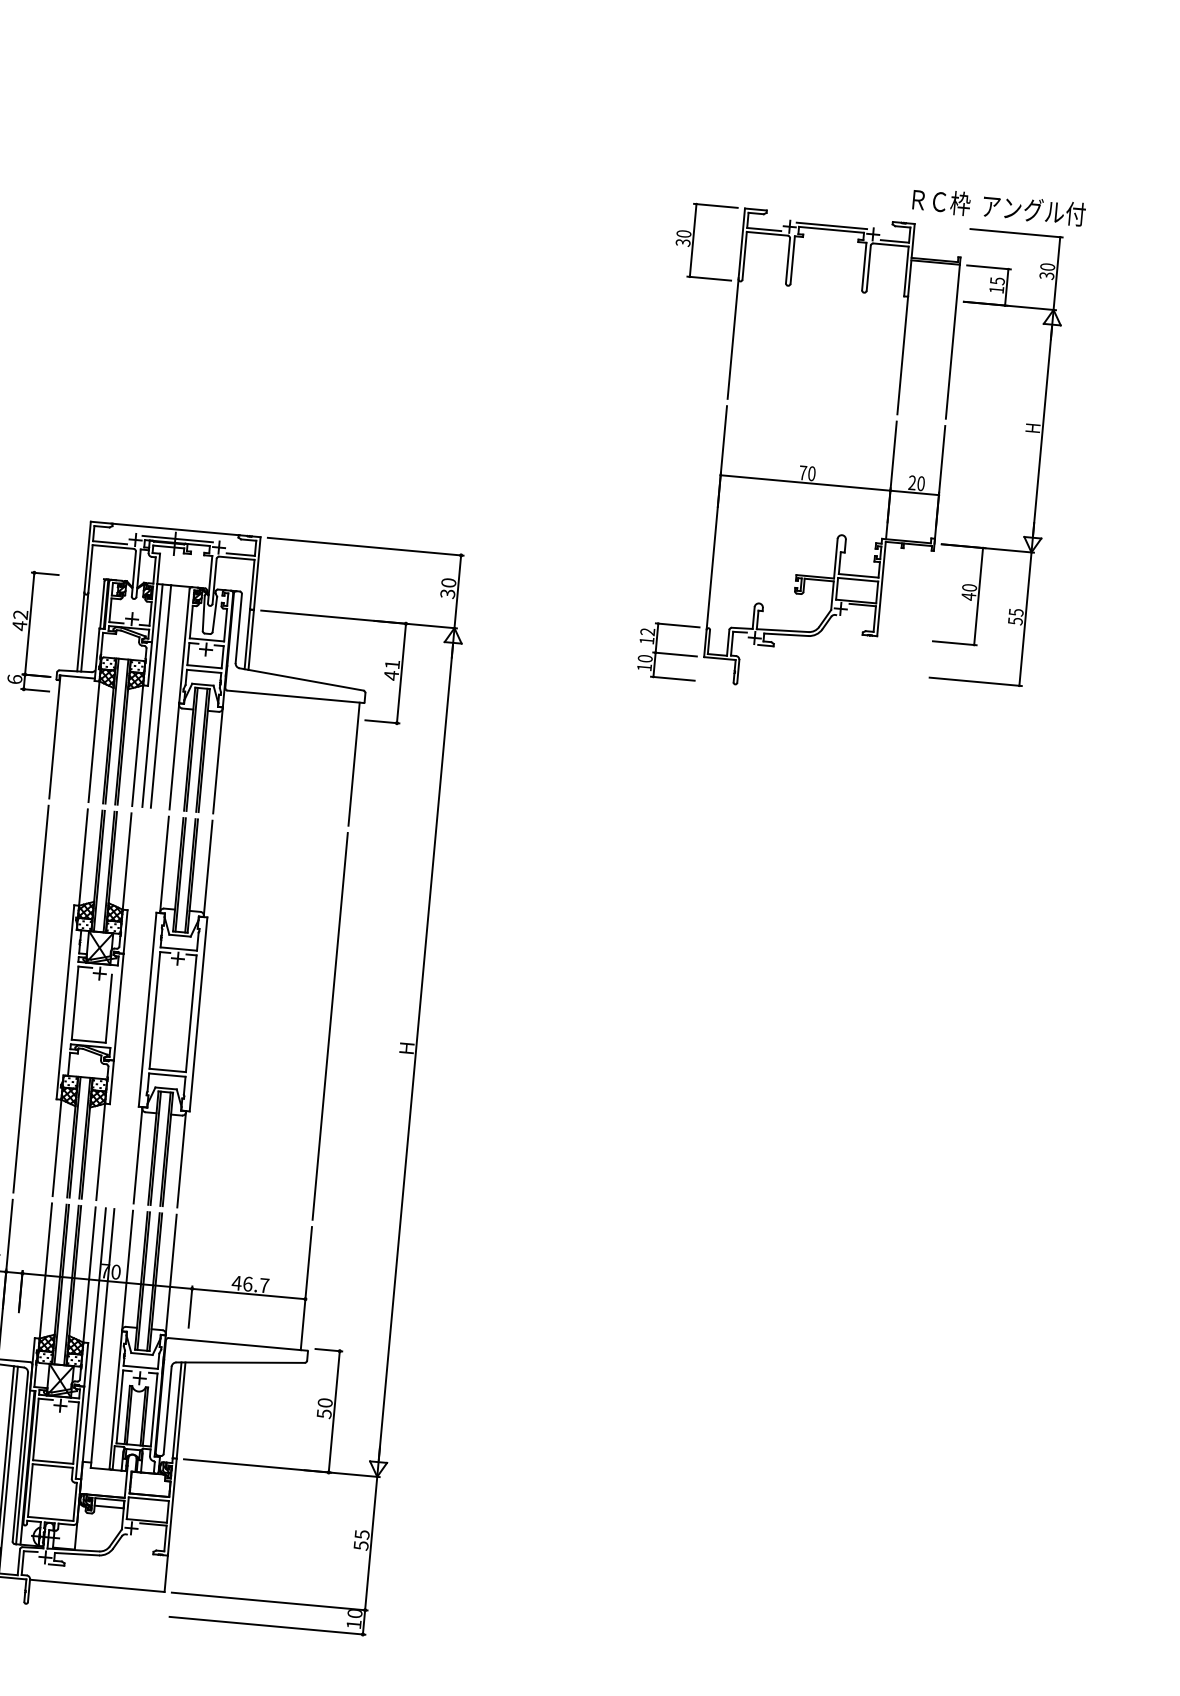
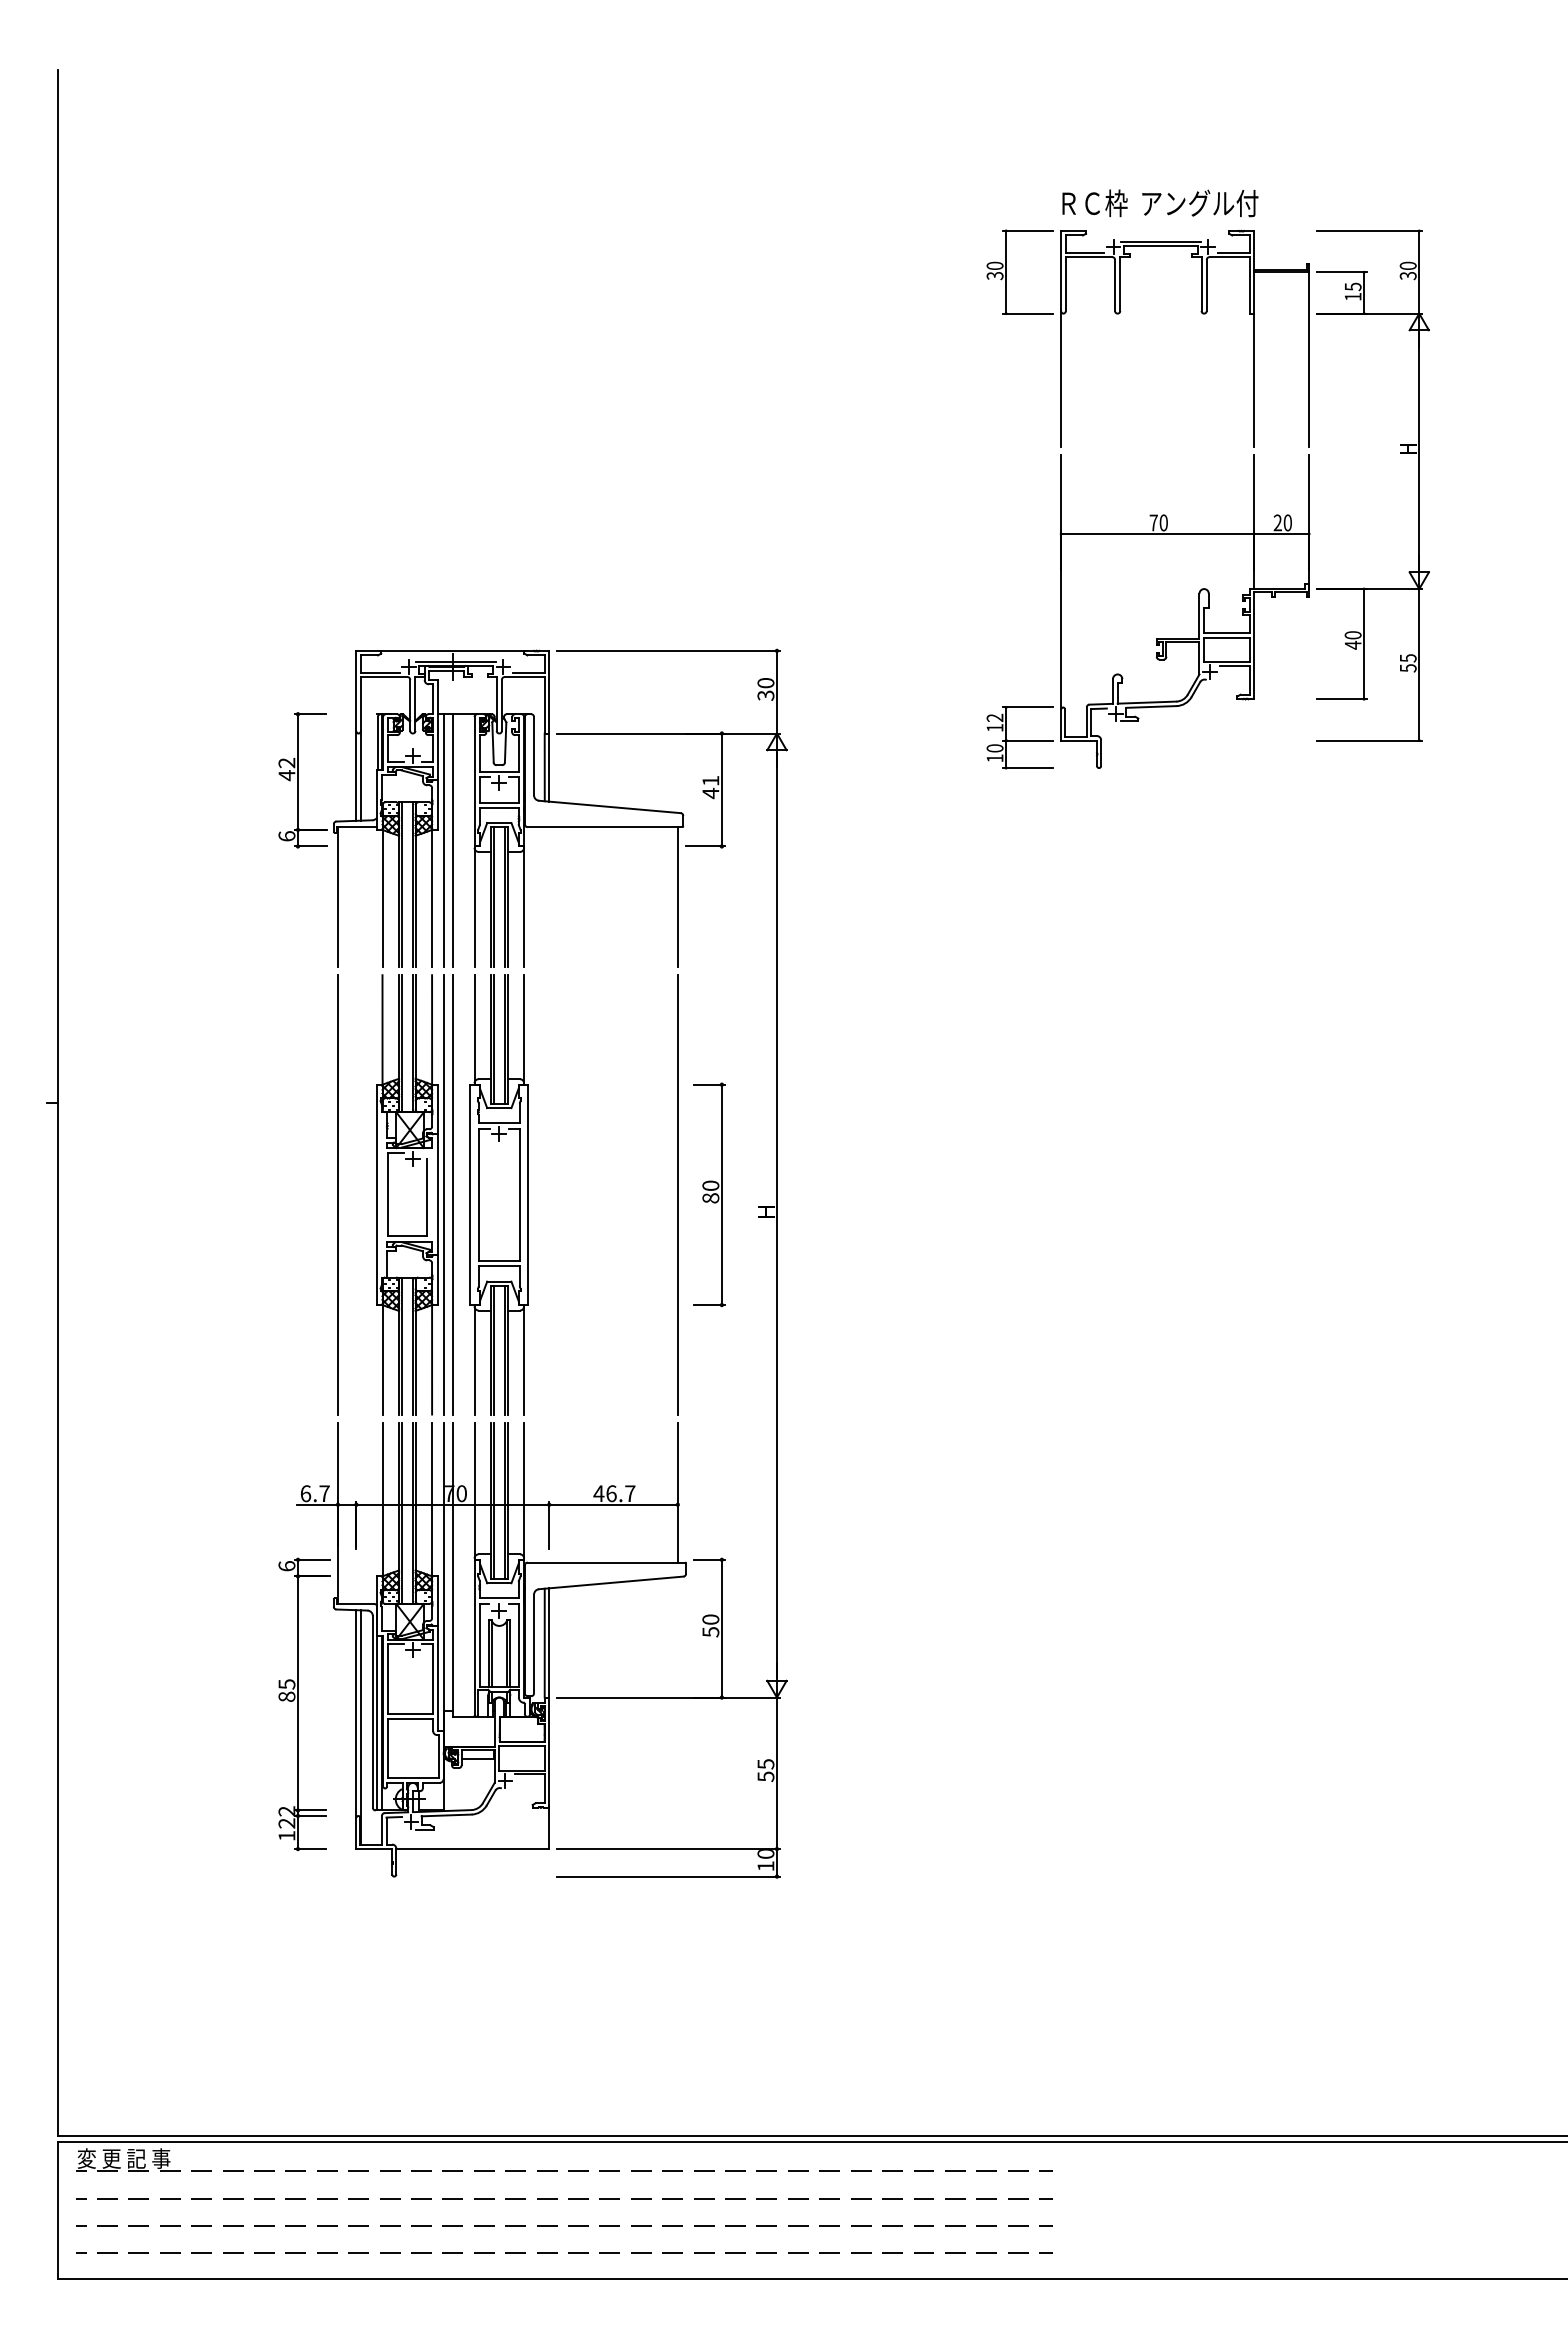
text: (999, 207) -> (1160, 203), moved
line: (123, 1007) -> (443, 1194), added
line: (132, 1008) -> (453, 1194), added
part: (358, 1028) -> (709, 1194), added

